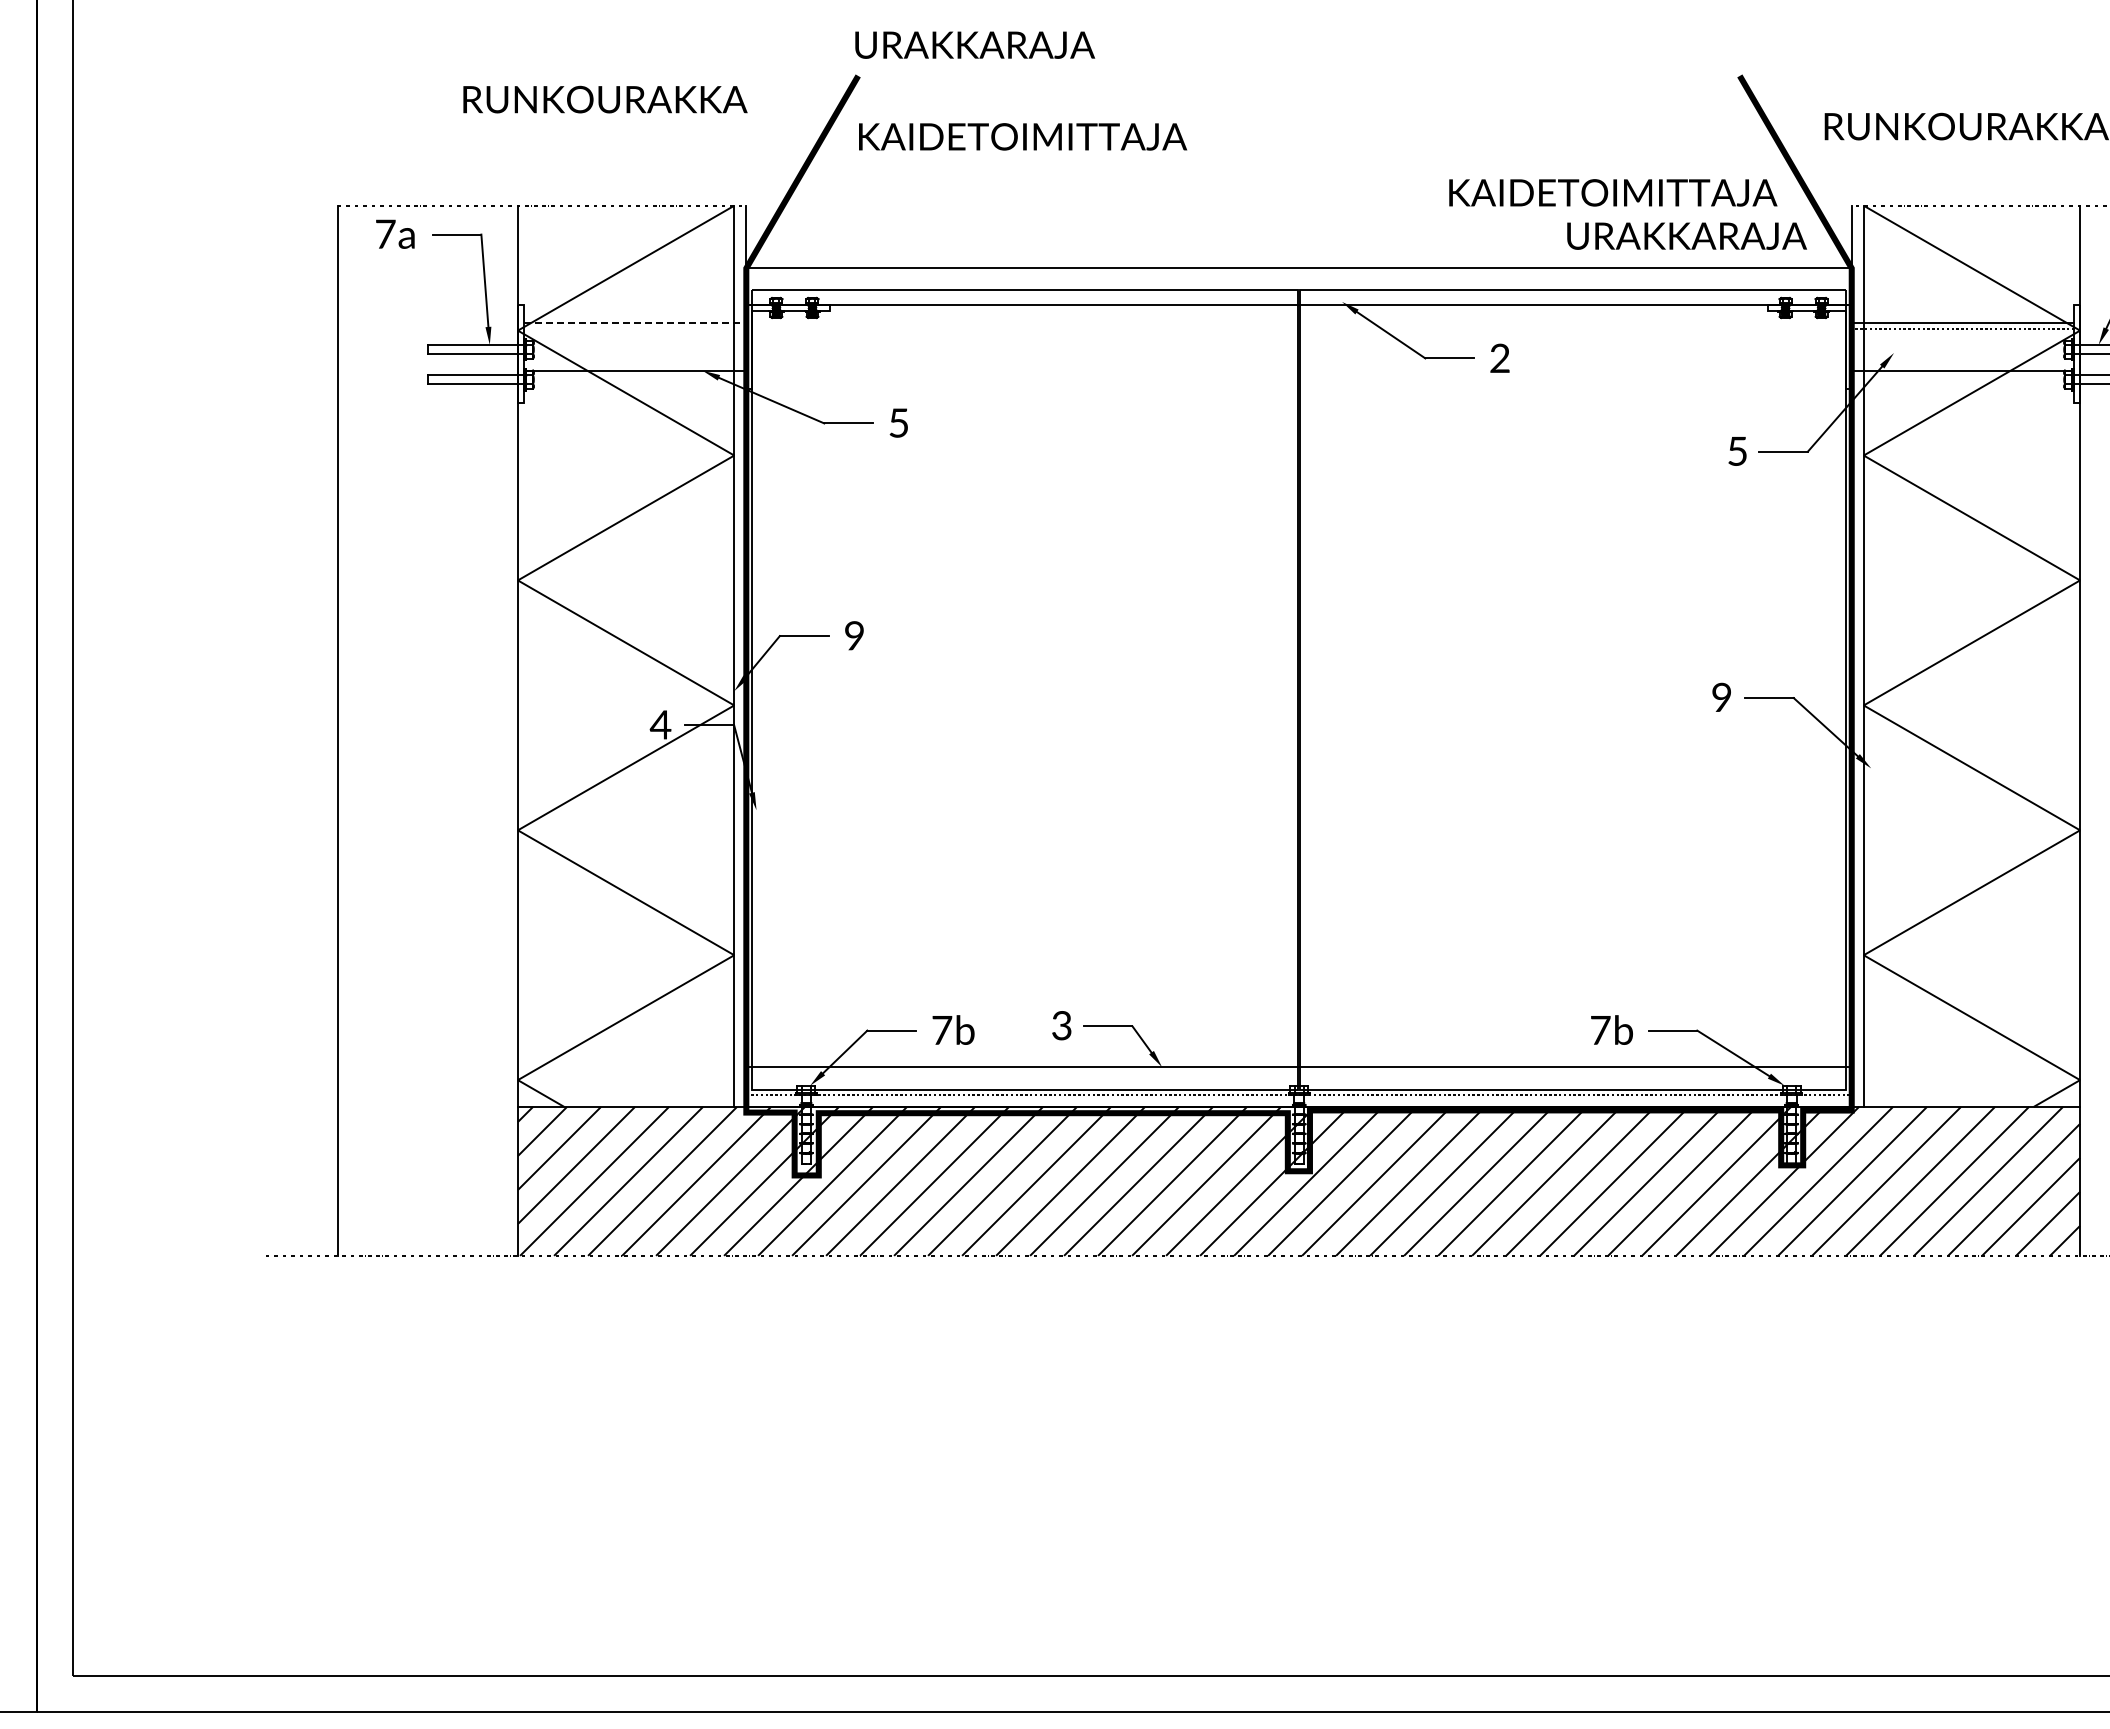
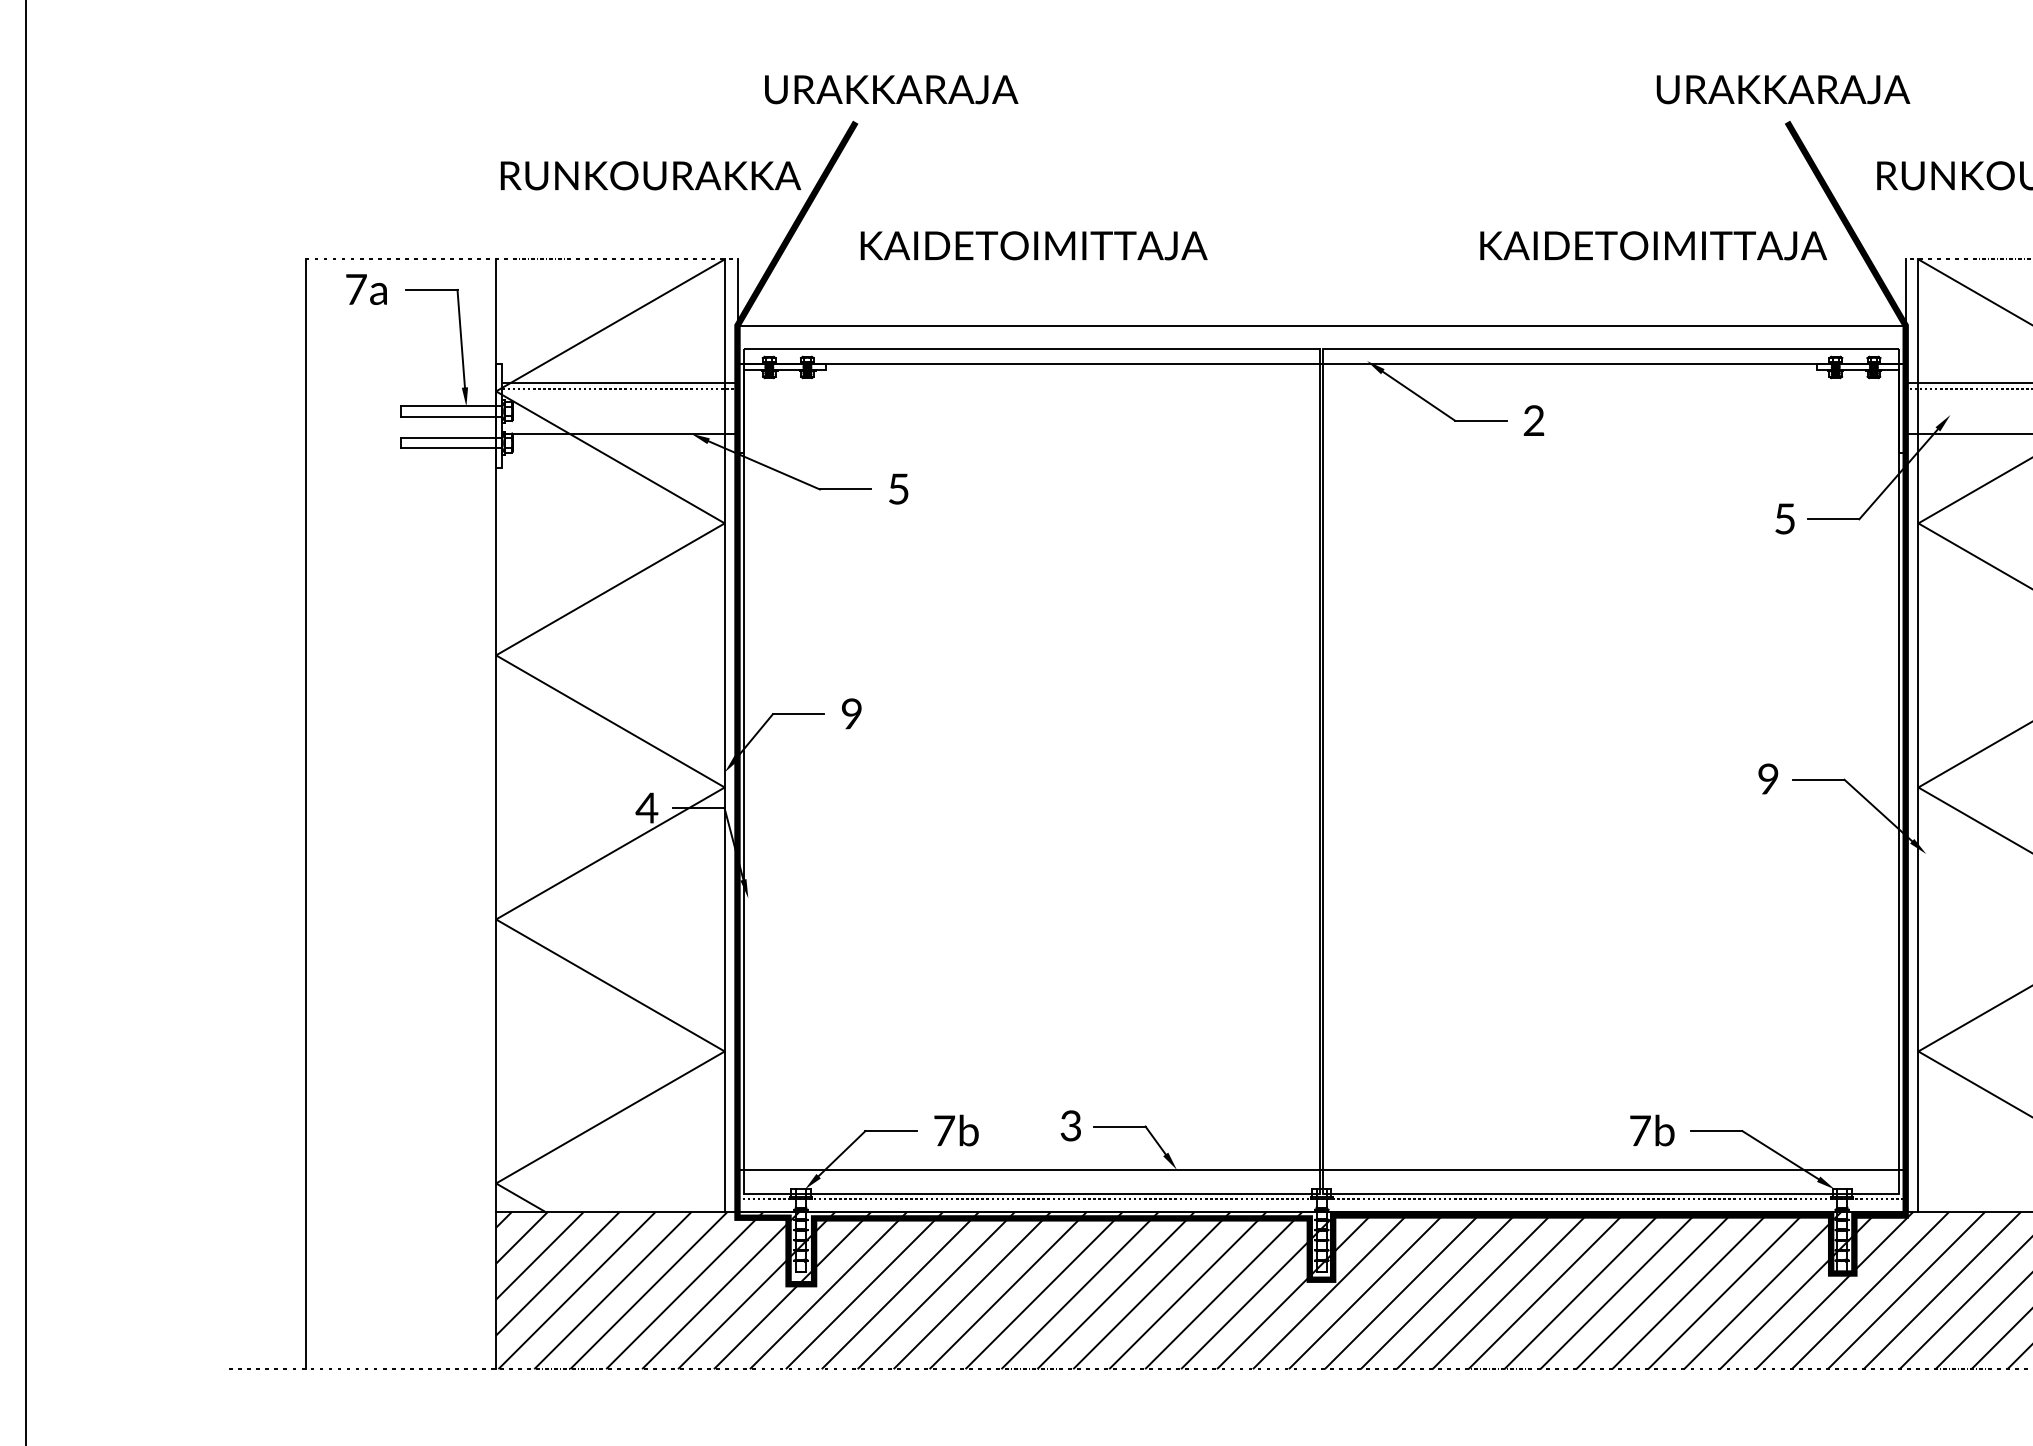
text: (975, 44) -> (891, 89), moved
text: (605, 99) -> (651, 175), moved
text: (1023, 136) -> (1034, 245), moved
text: (1686, 235) -> (1782, 89), moved
line: (635, 322) -> (620, 382), dashed -> solid
line: (634, 328) -> (619, 389), added

